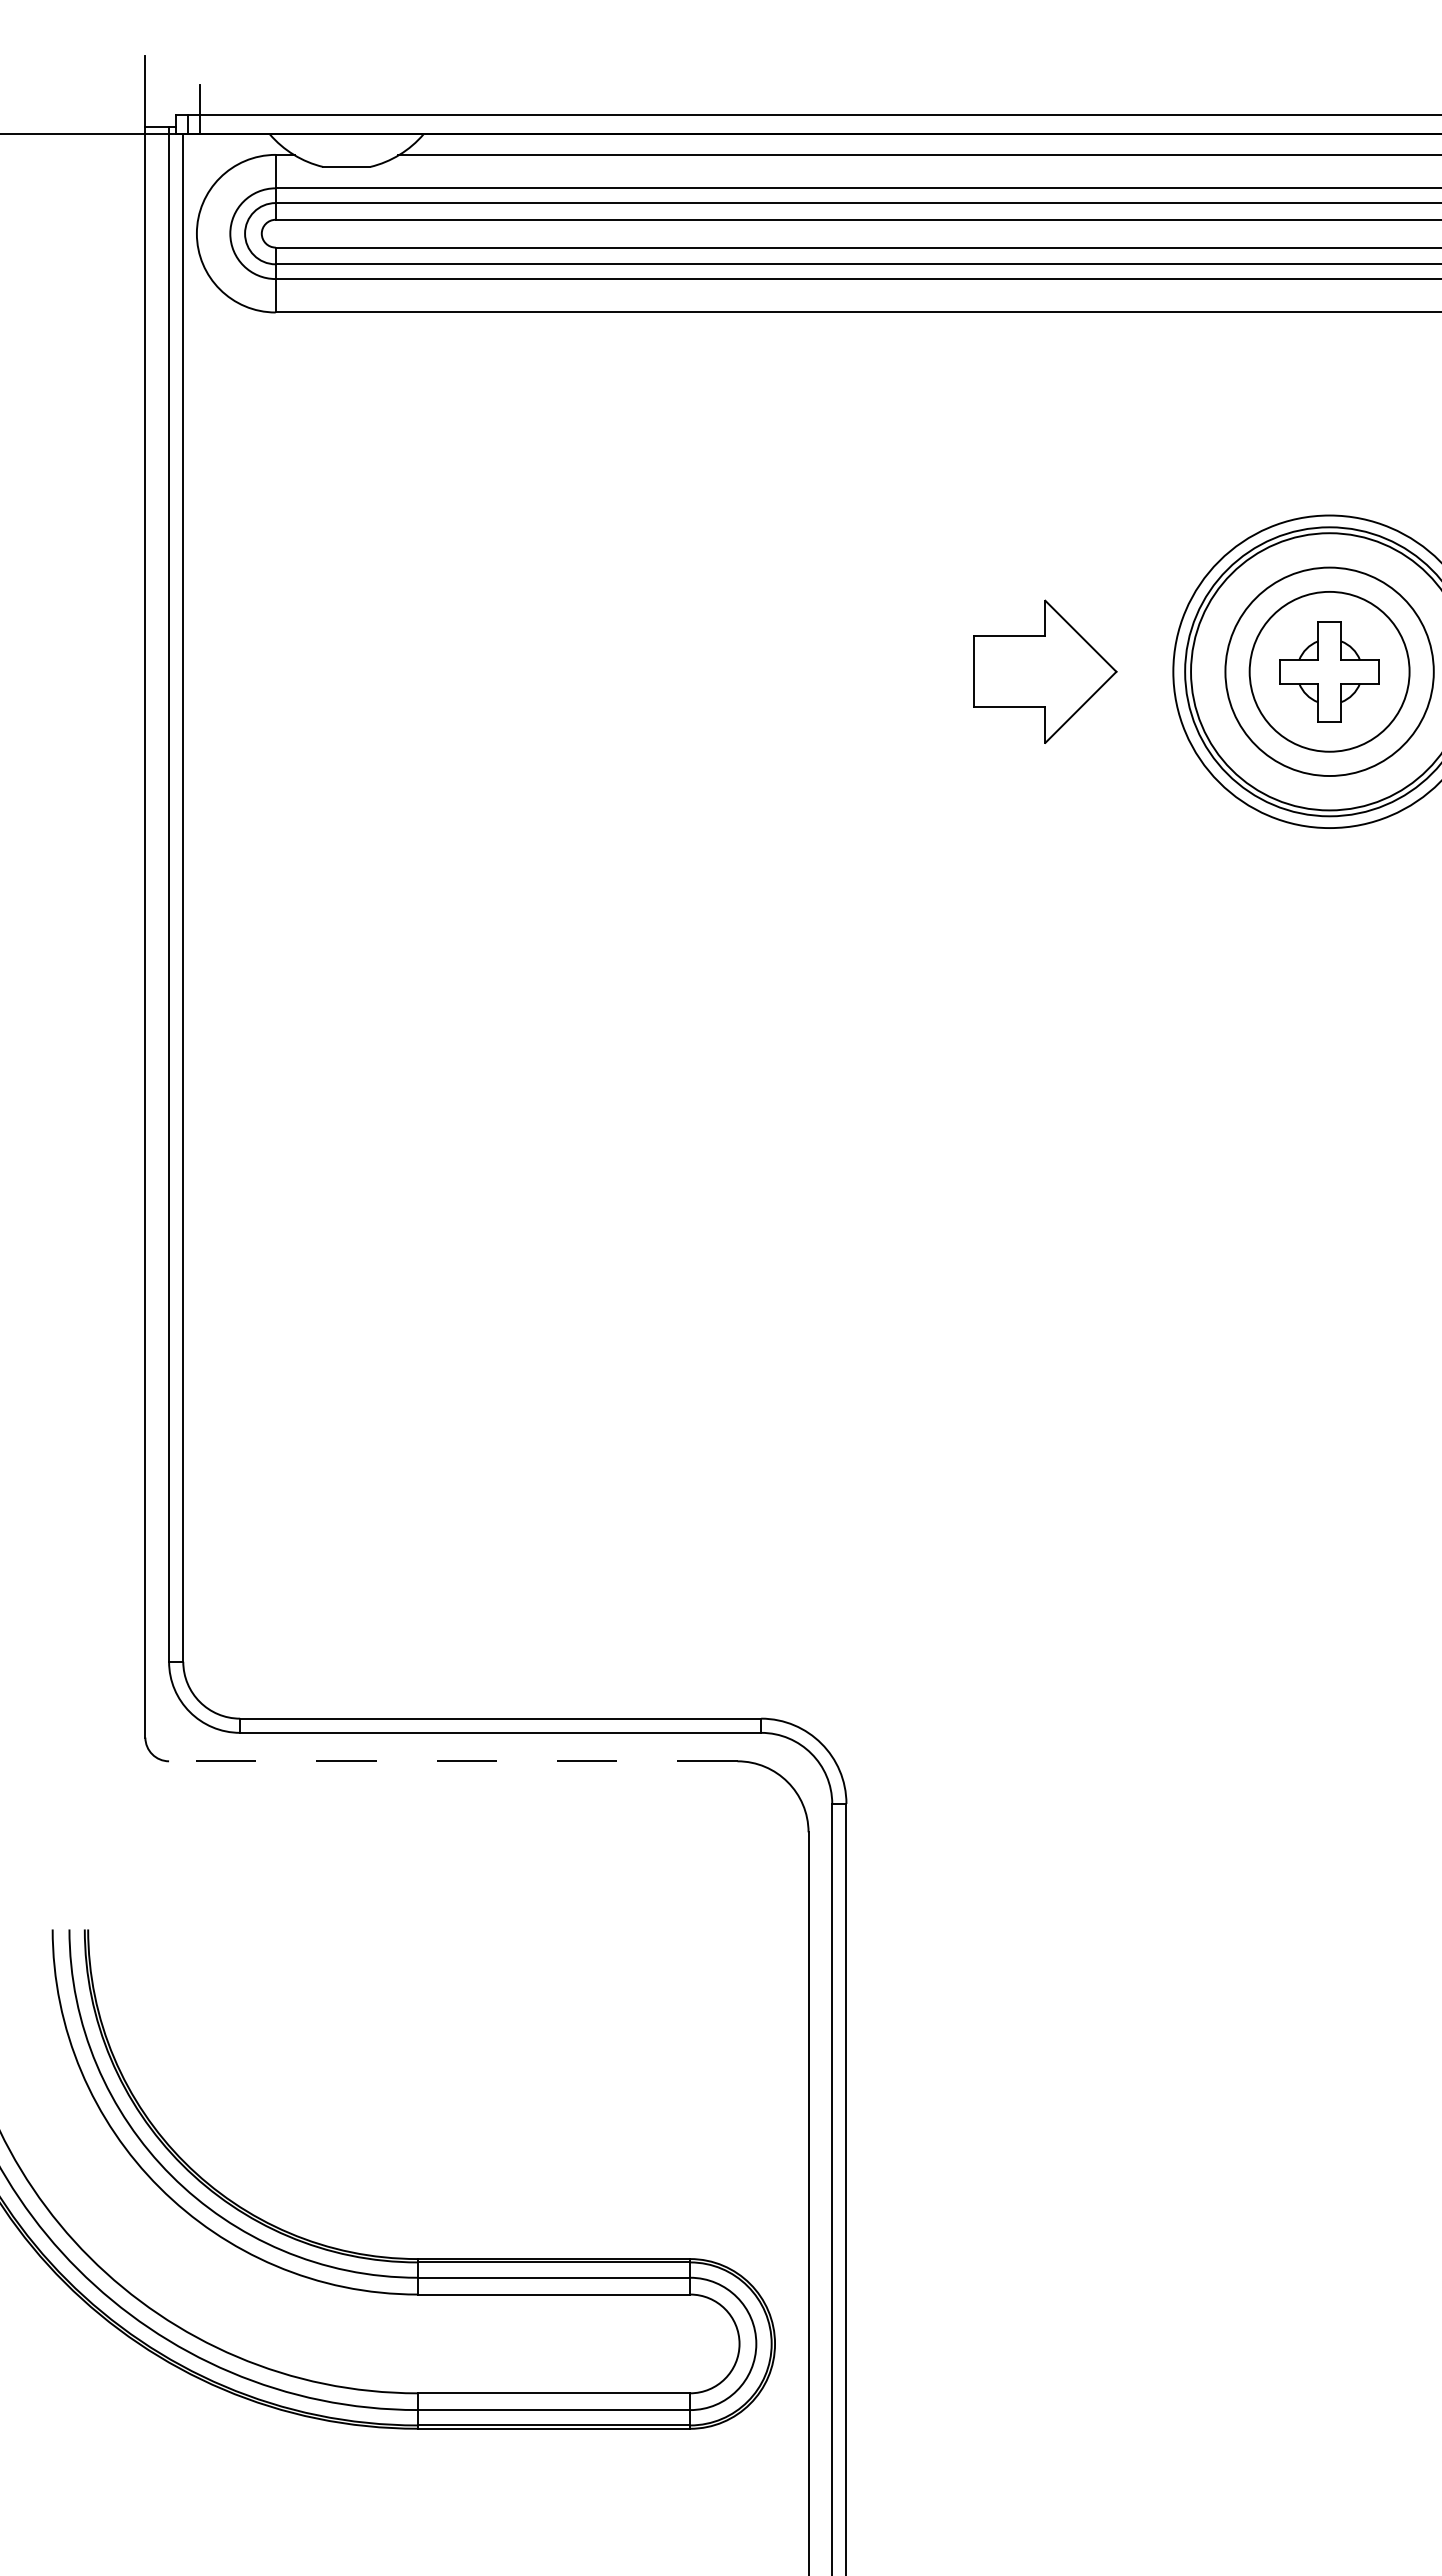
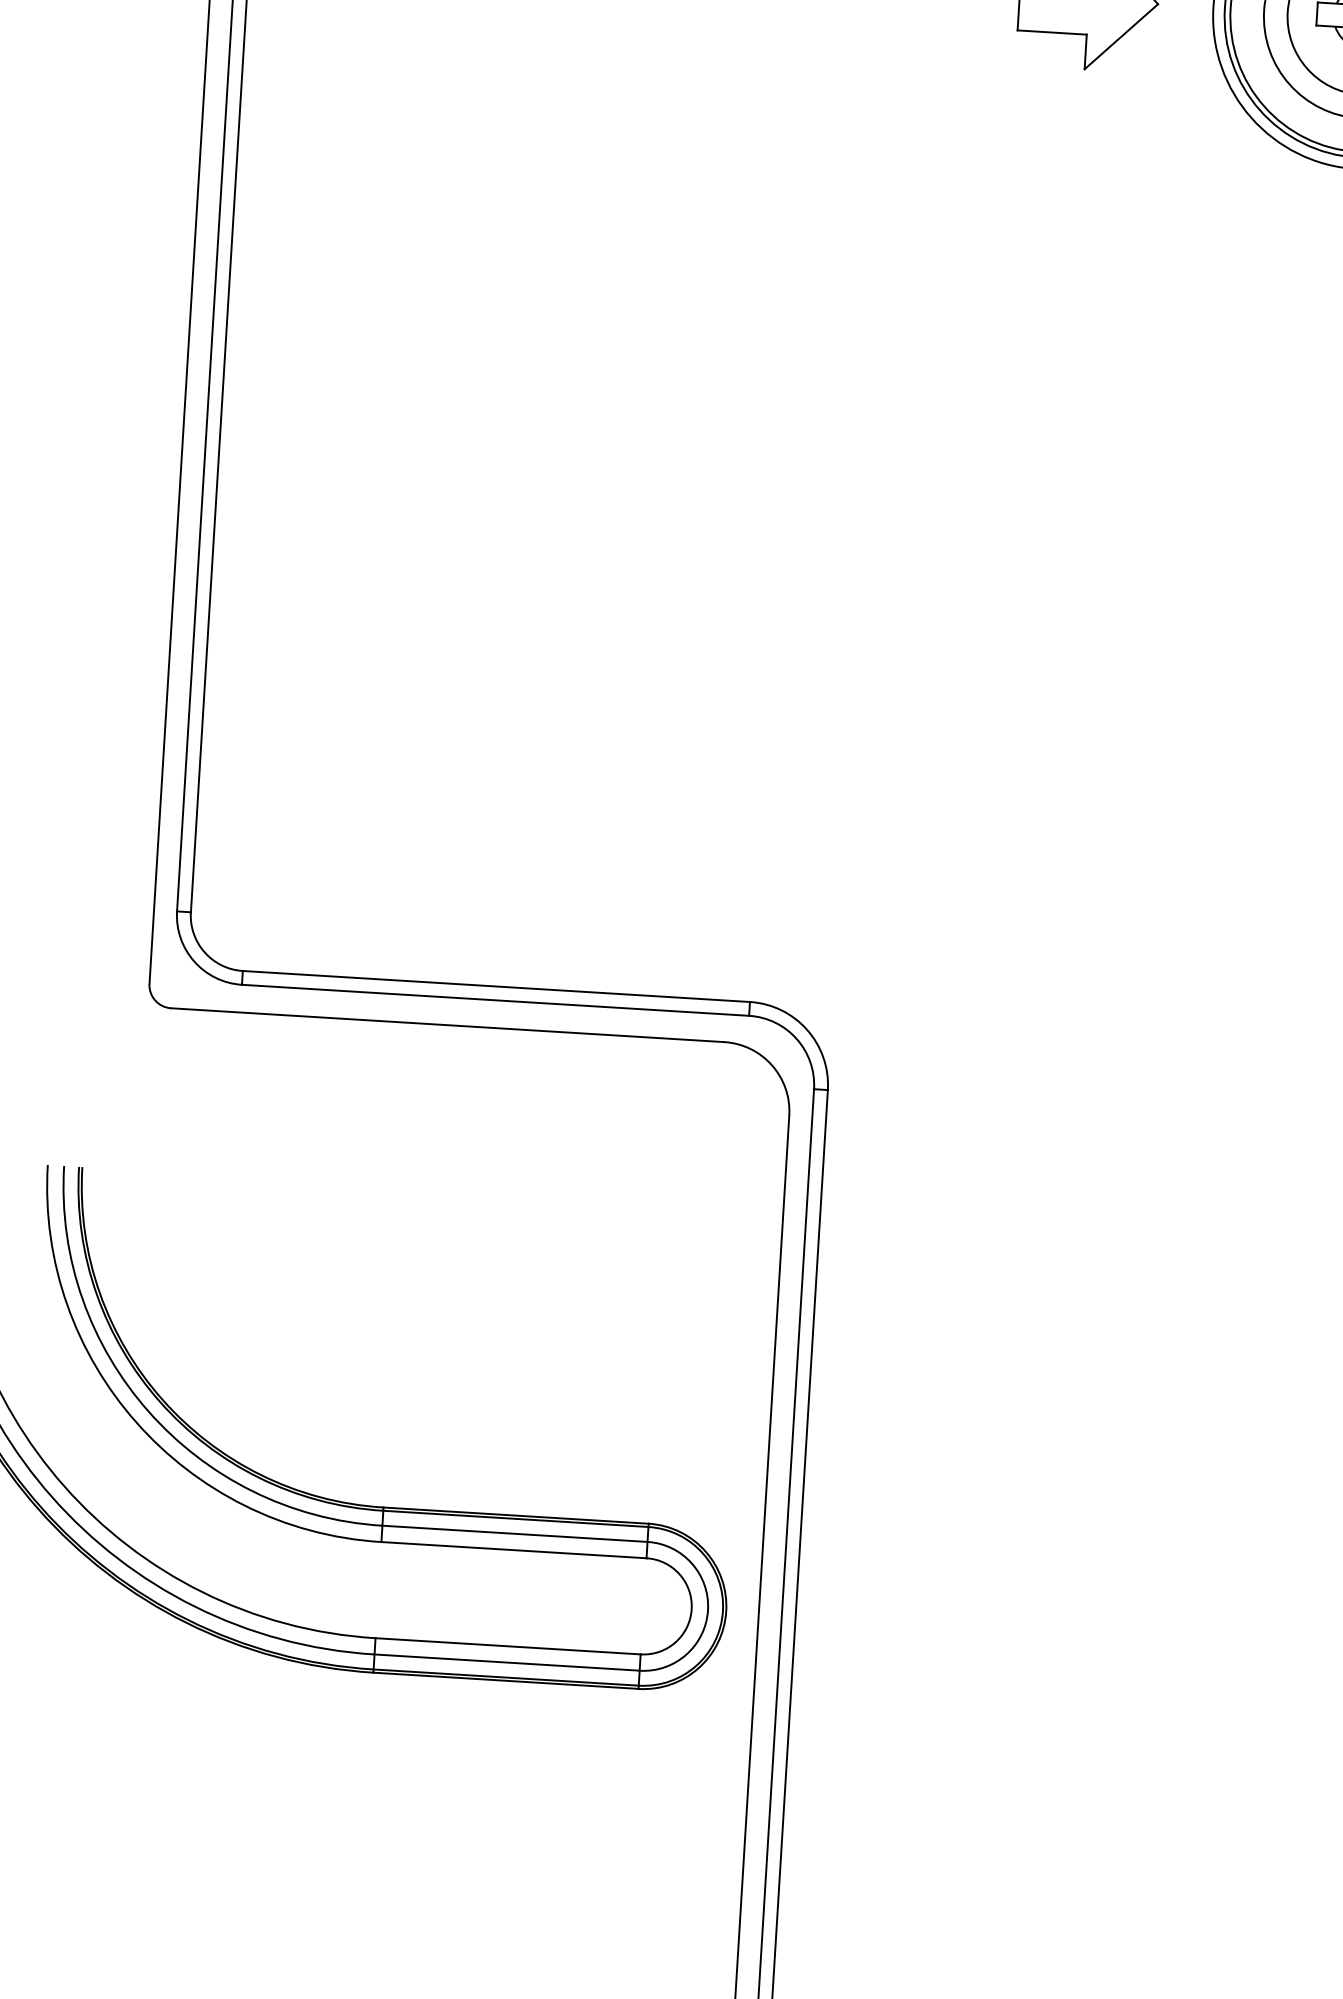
line: (452, 1761) -> (446, 1025), dashed -> solid

